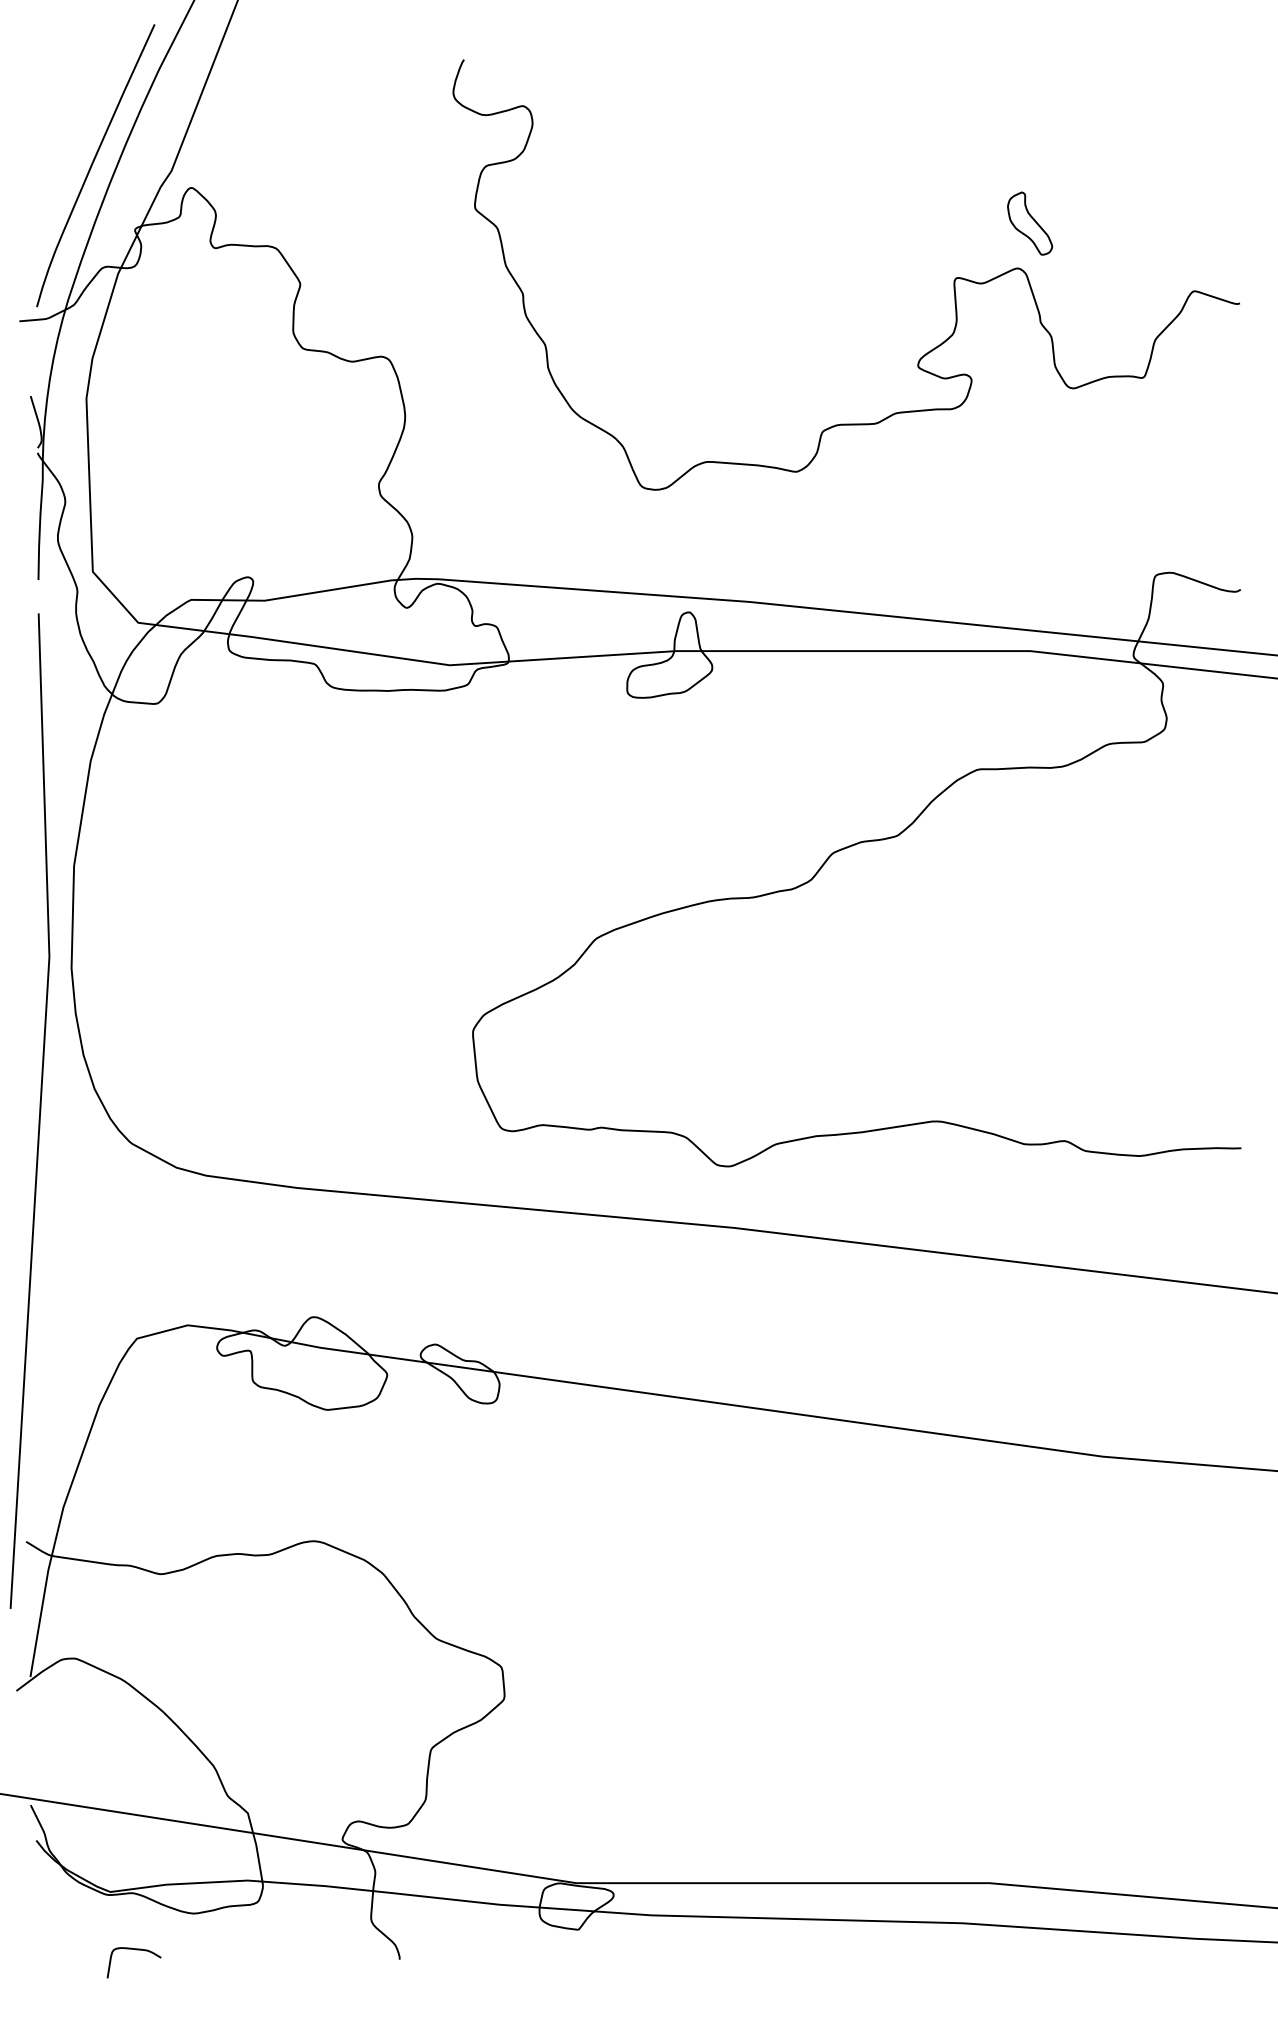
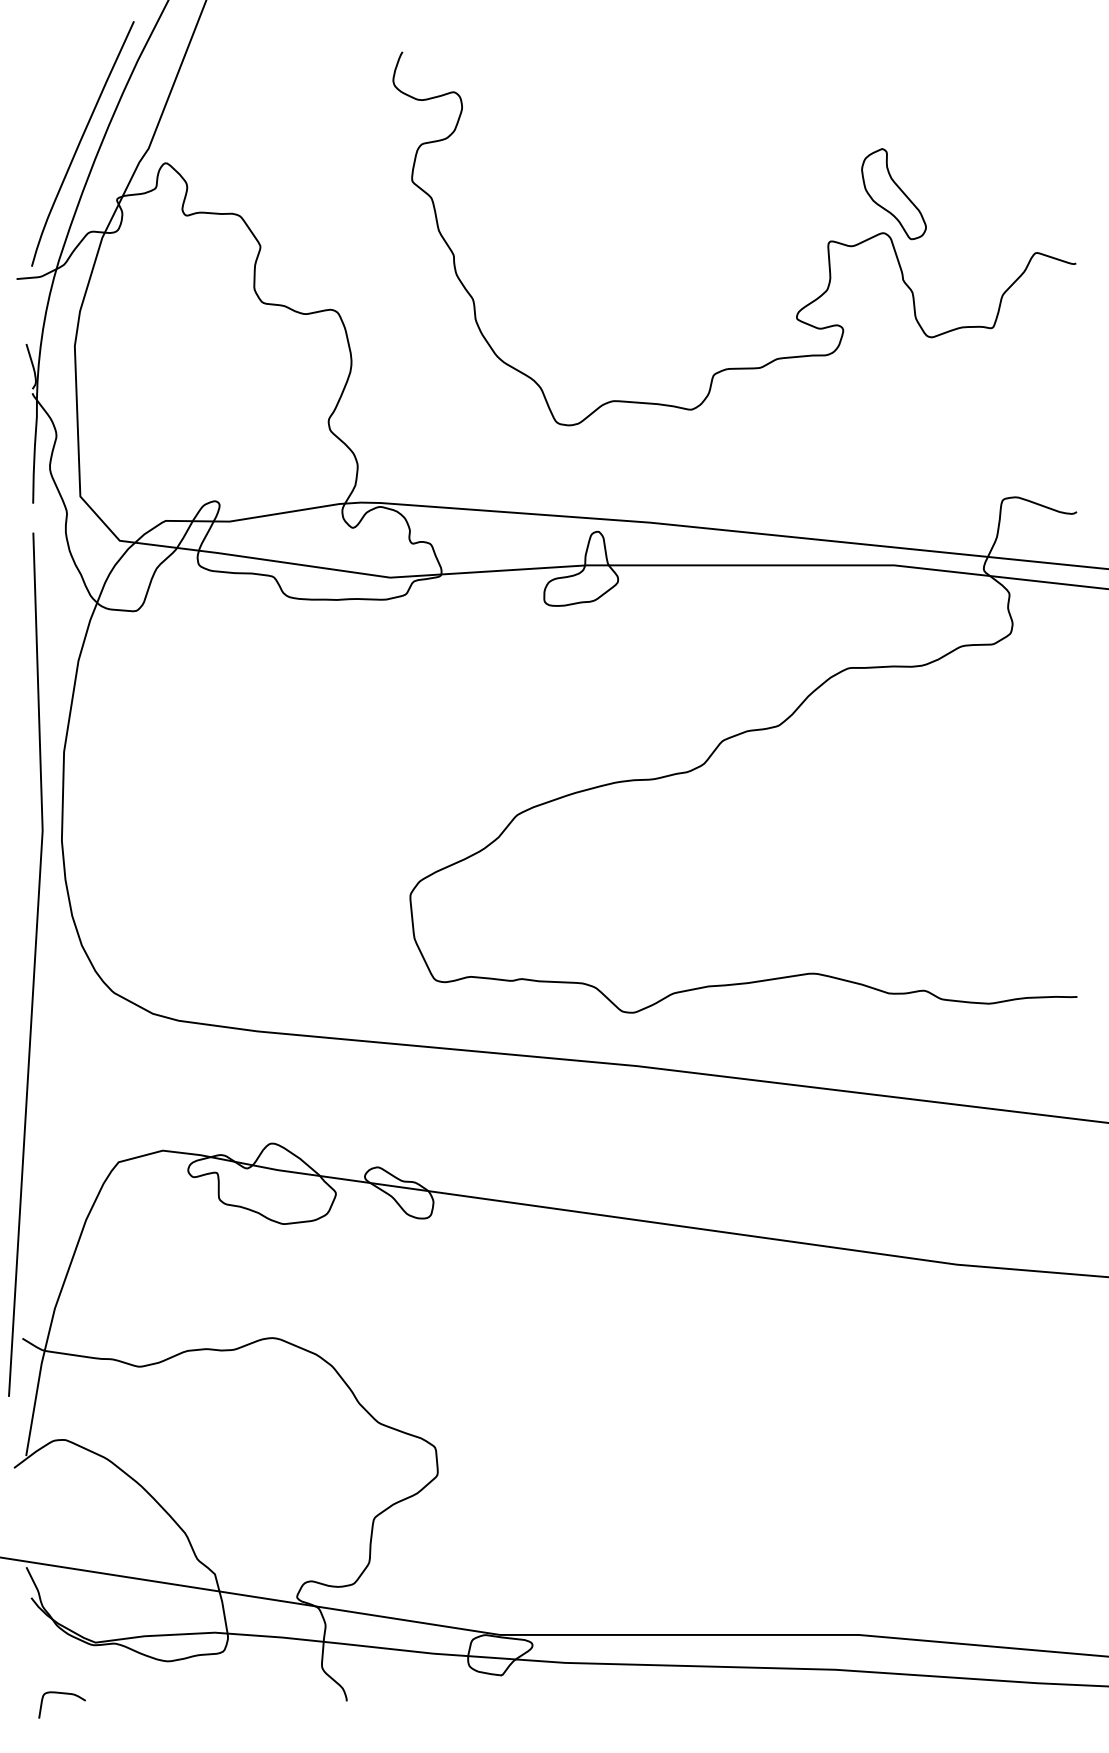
part: (1029, 223) -> (893, 194), size x1.67
curve: (134, 1950) -> (62, 1694), moved

